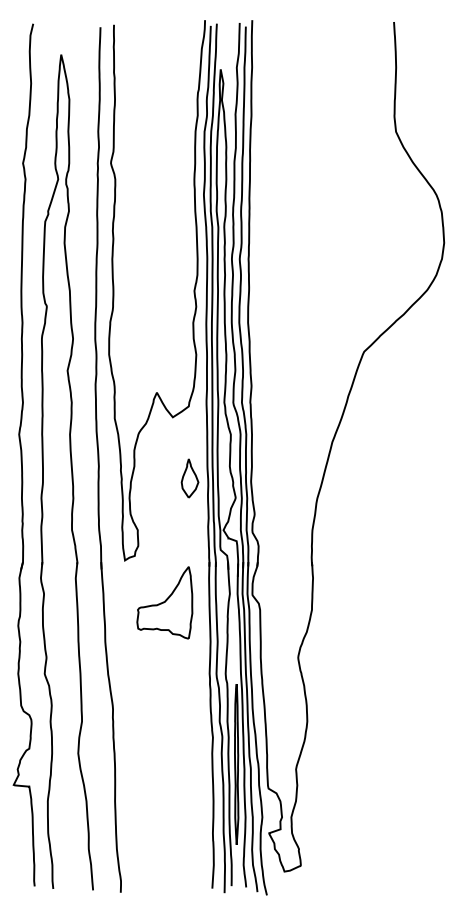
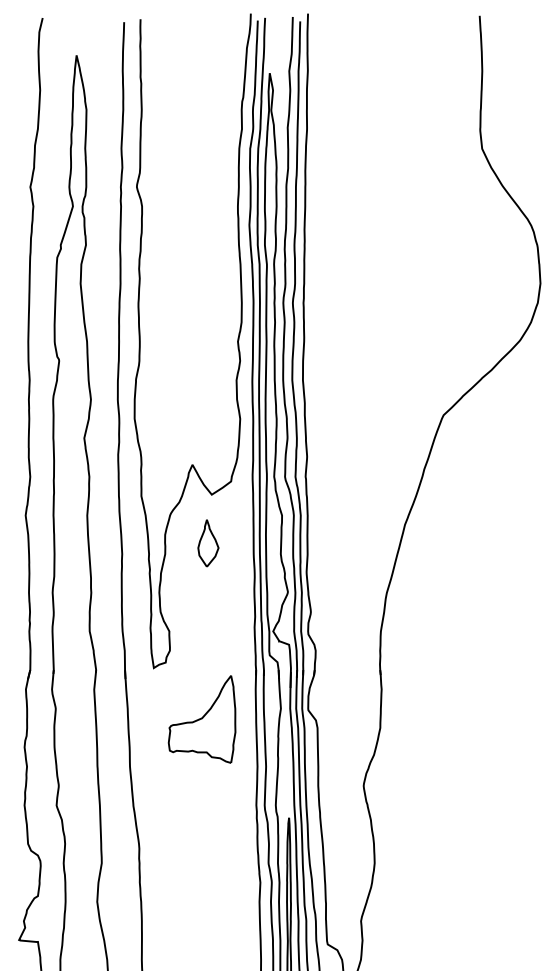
part: (189, 478) -> (207, 543), moved

